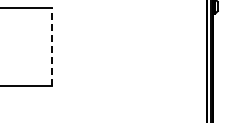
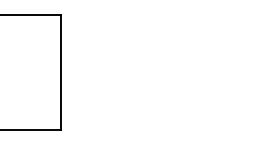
line: (51, 47) -> (60, 72), dashed -> solid

